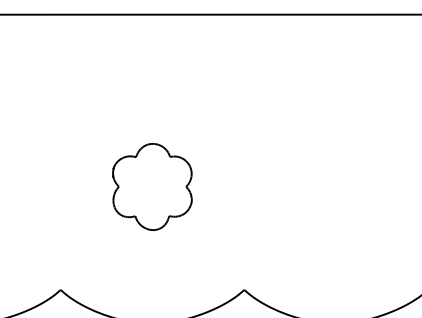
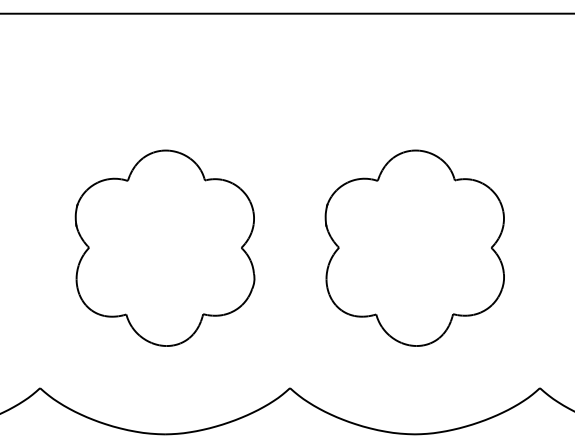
part: (152, 186) -> (164, 247), size x1.67
part: (335, 186) -> (414, 247), added

